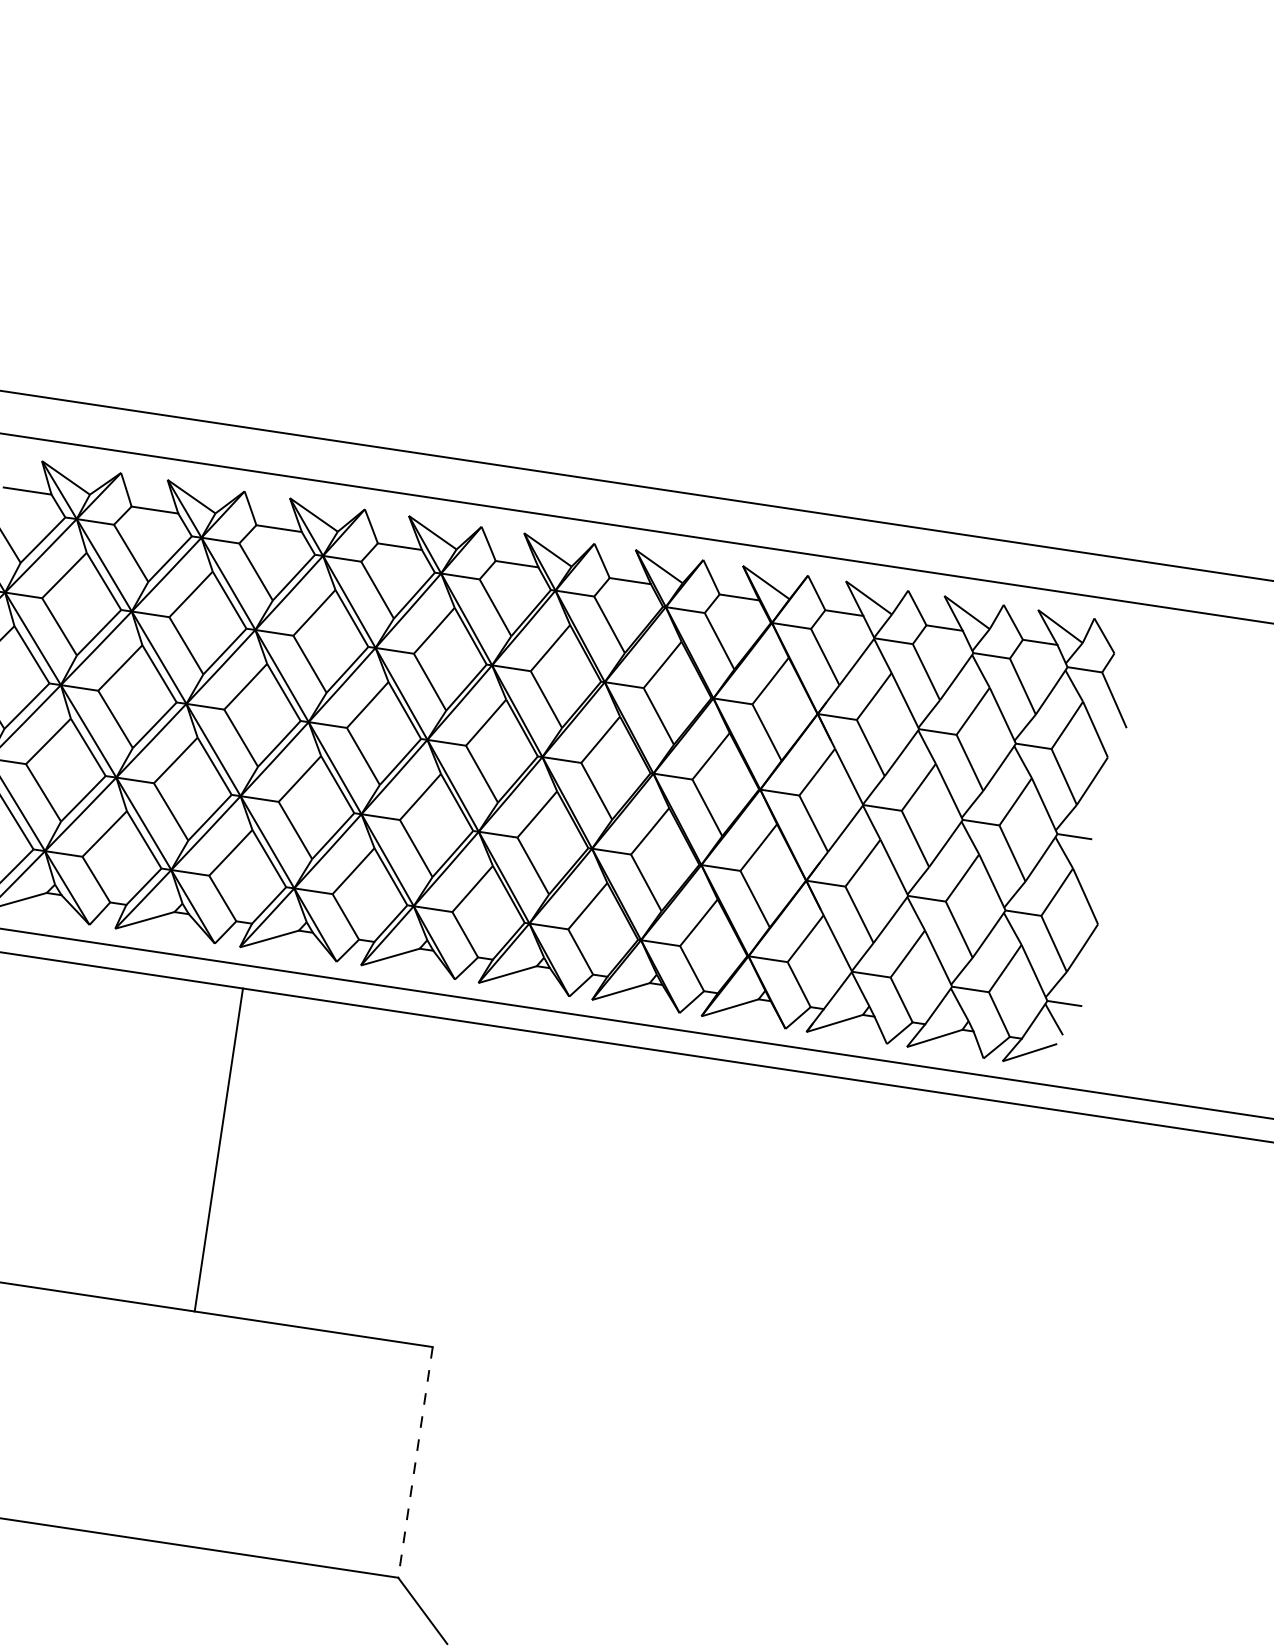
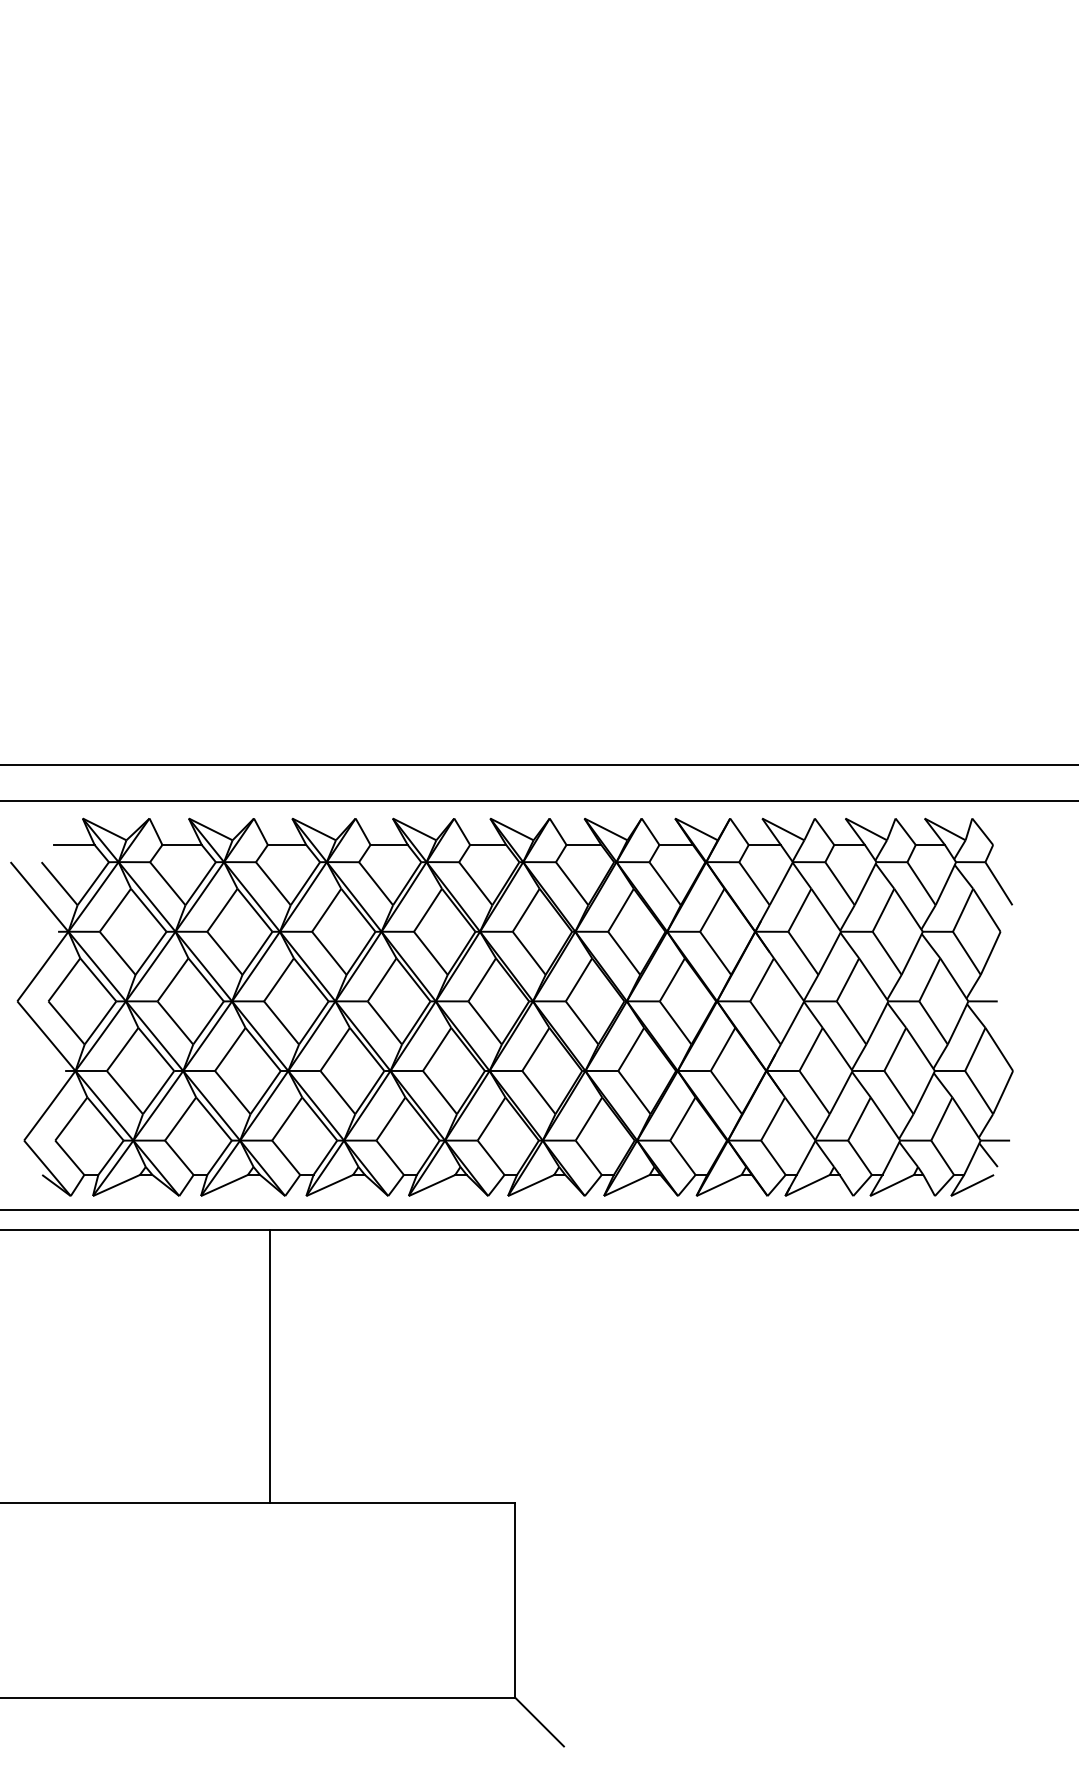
line: (219, 1149) -> (270, 1365), moved
line: (415, 1462) -> (515, 1600), dashed -> solid

